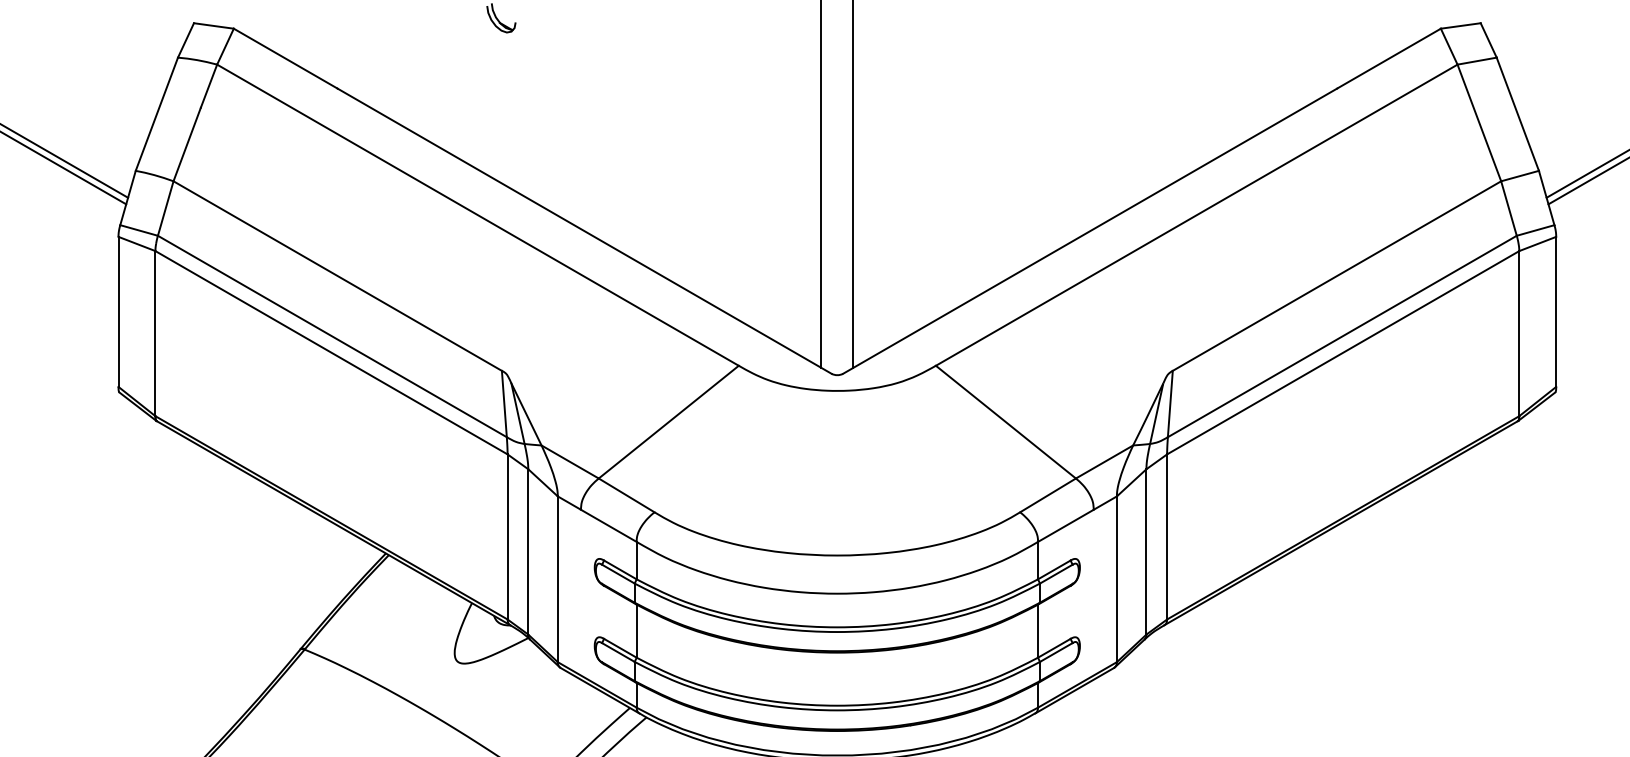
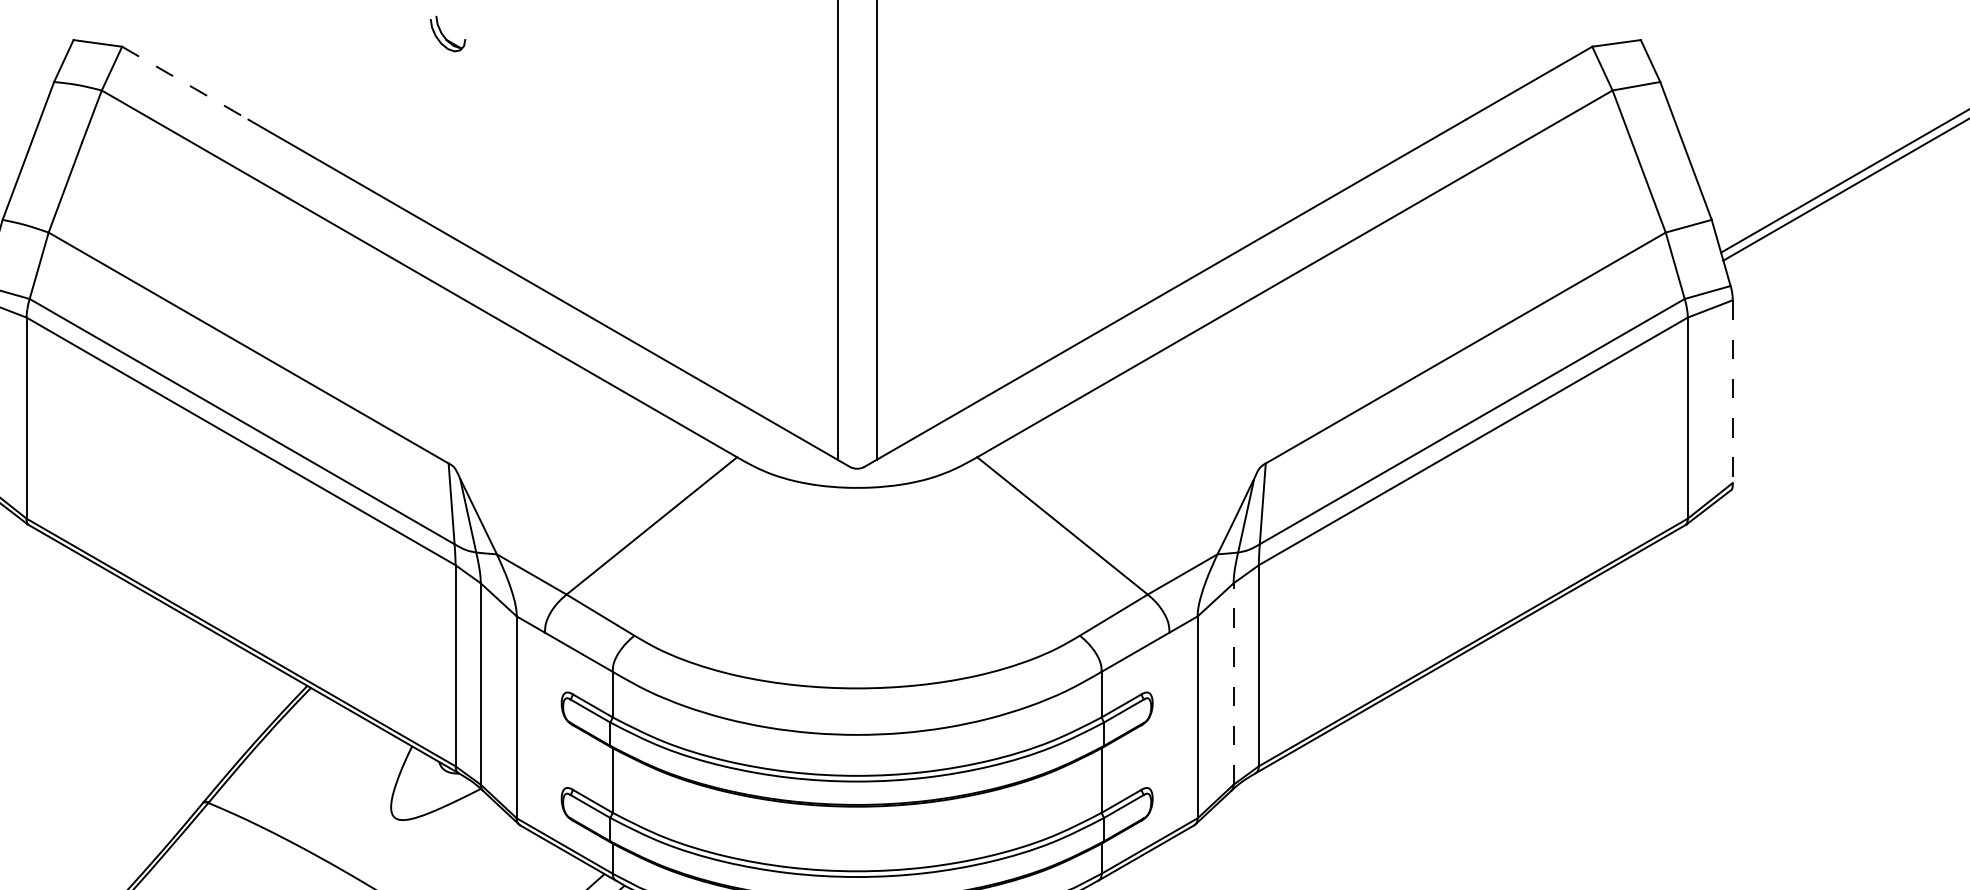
line: (285, 58) -> (185, 83), solid -> dashed
line: (1556, 312) -> (1733, 392), solid -> dashed
line: (1146, 551) -> (1233, 683), solid -> dashed

